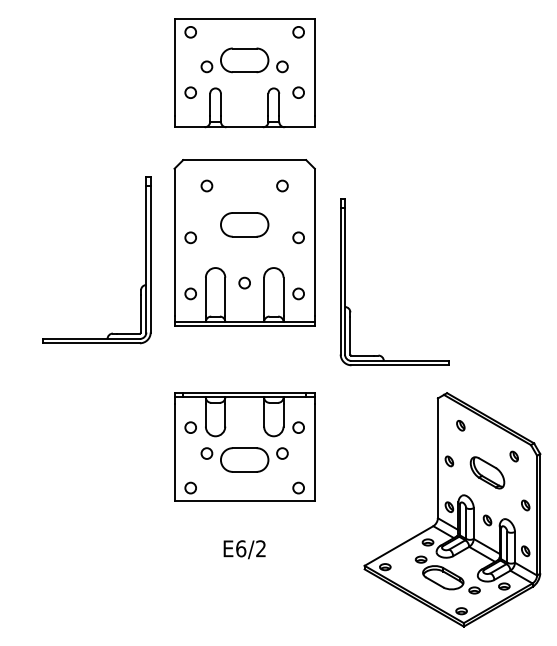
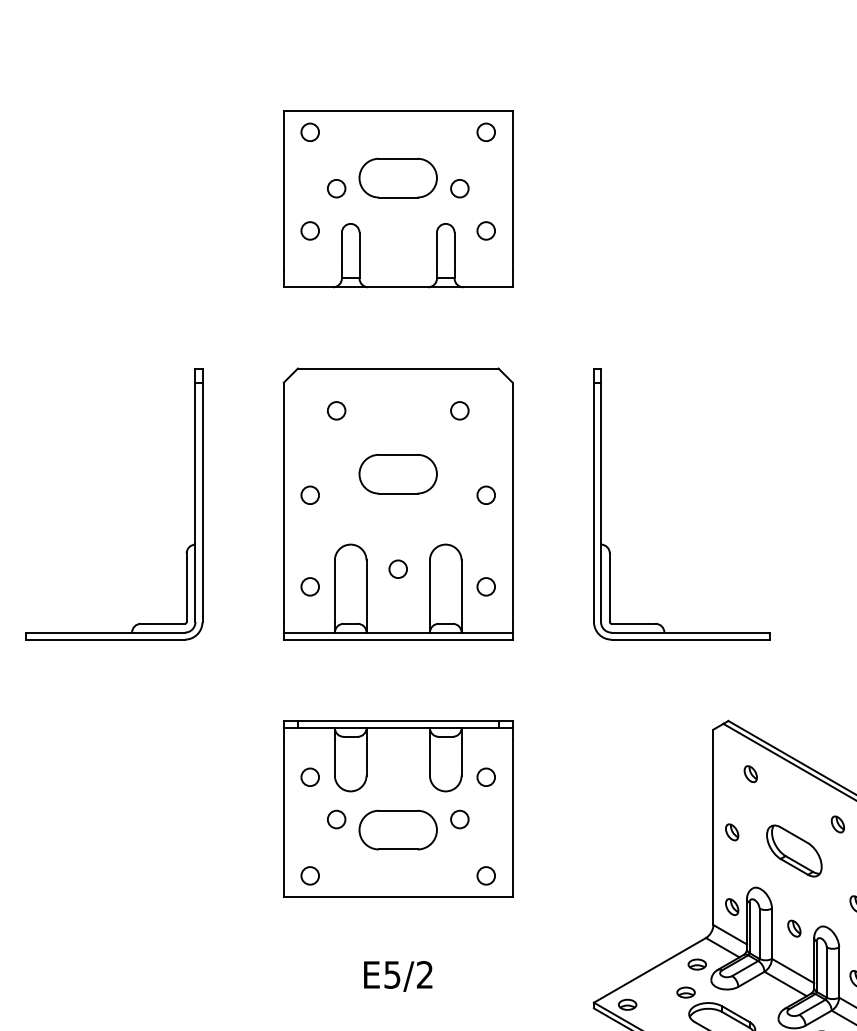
part: (244, 242) -> (397, 502), moved
part: (145, 260) -> (194, 504), moved
part: (345, 282) -> (601, 504), moved
text: (241, 548) -> (393, 974), E6/2 -> E5/2

